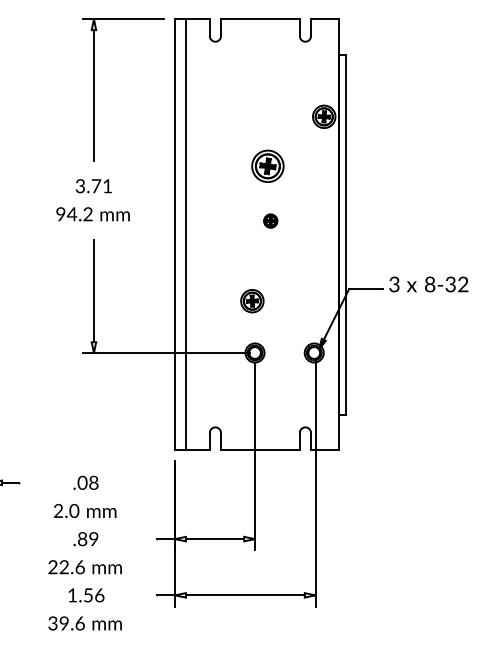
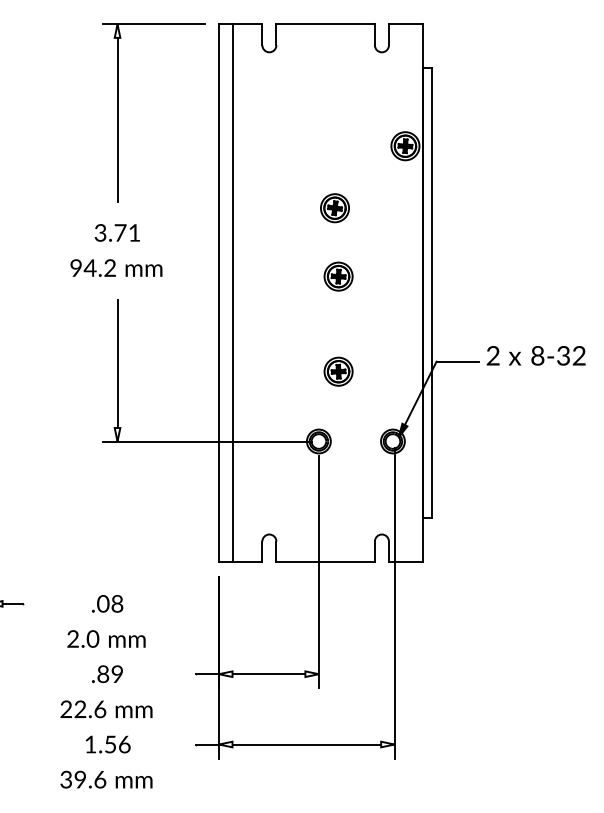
part: (267, 166) -> (334, 208), size x0.71
part: (270, 221) -> (338, 276), size x1.67
text: (393, 286) -> (492, 358), 3 -> 2
part: (252, 301) -> (338, 371), moved

